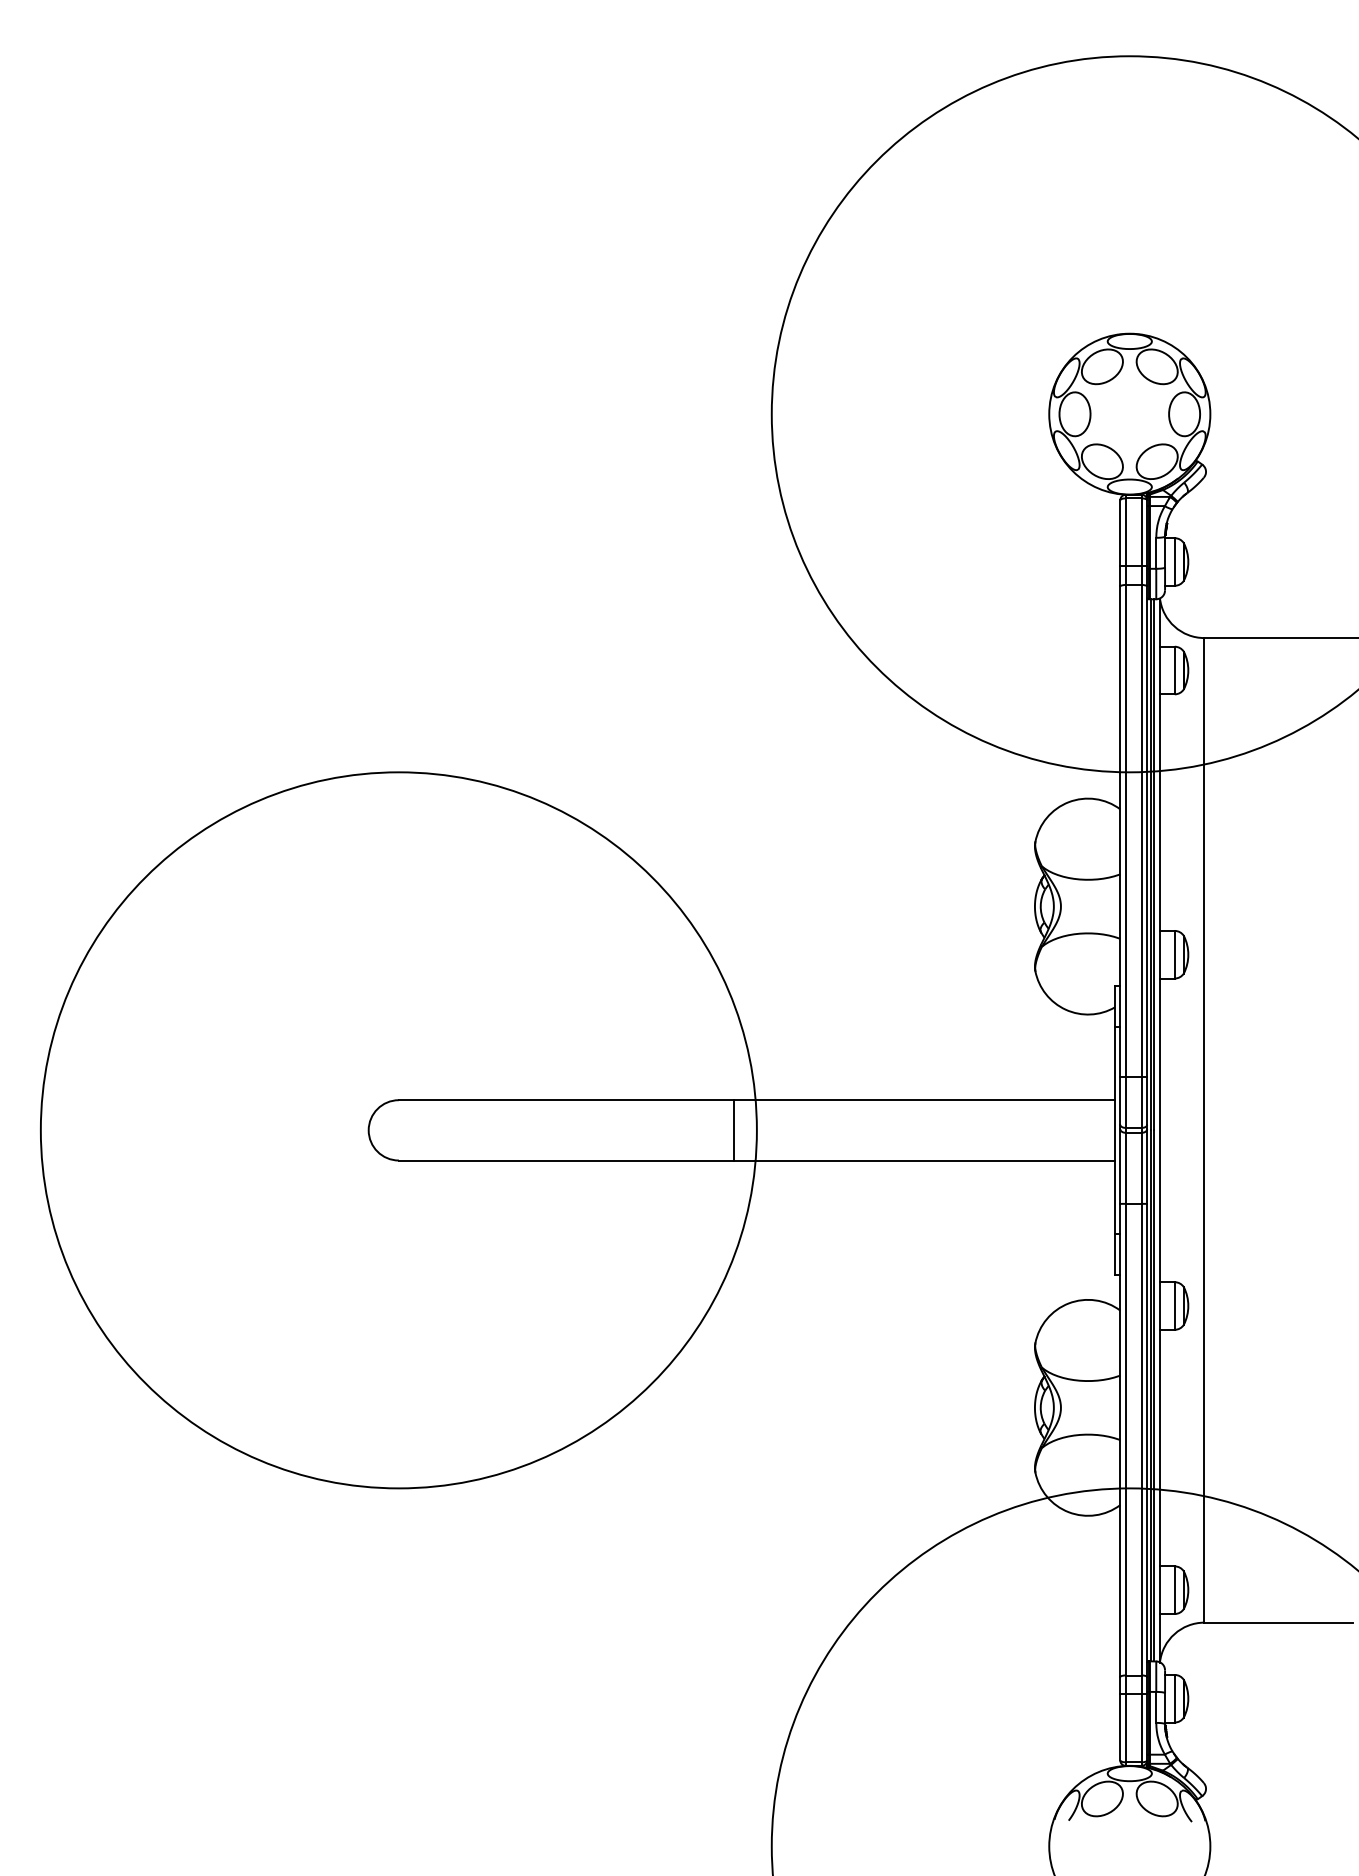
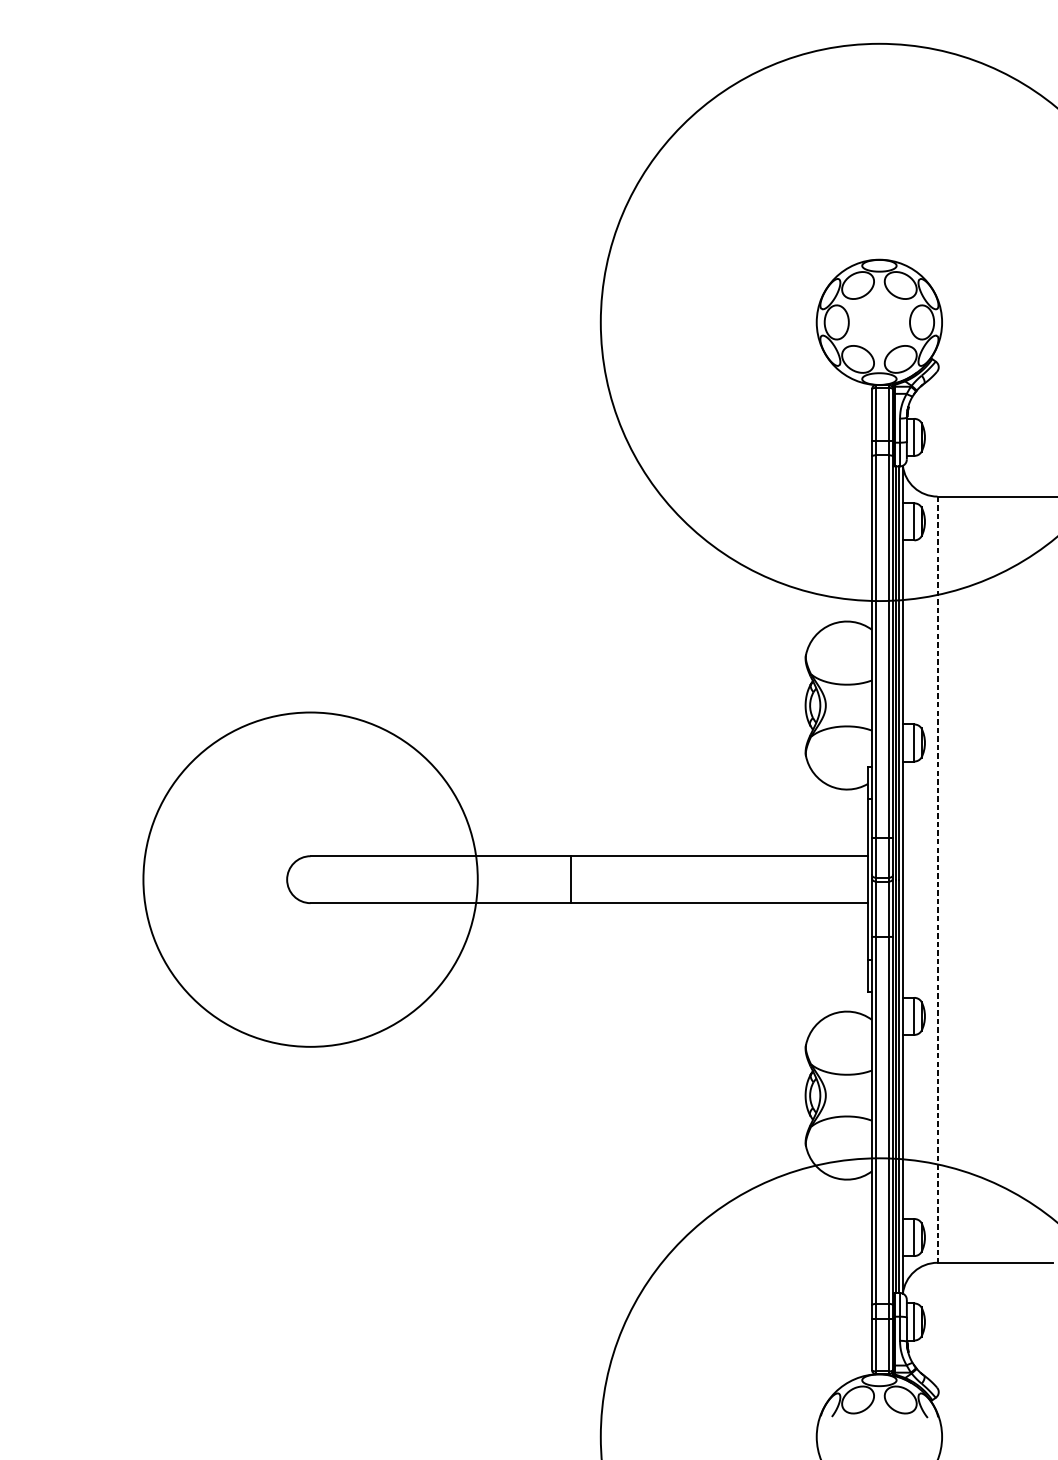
circle: (398, 1130) -> (310, 879), size x0.6
line: (1204, 1130) -> (937, 879), solid -> dashed

